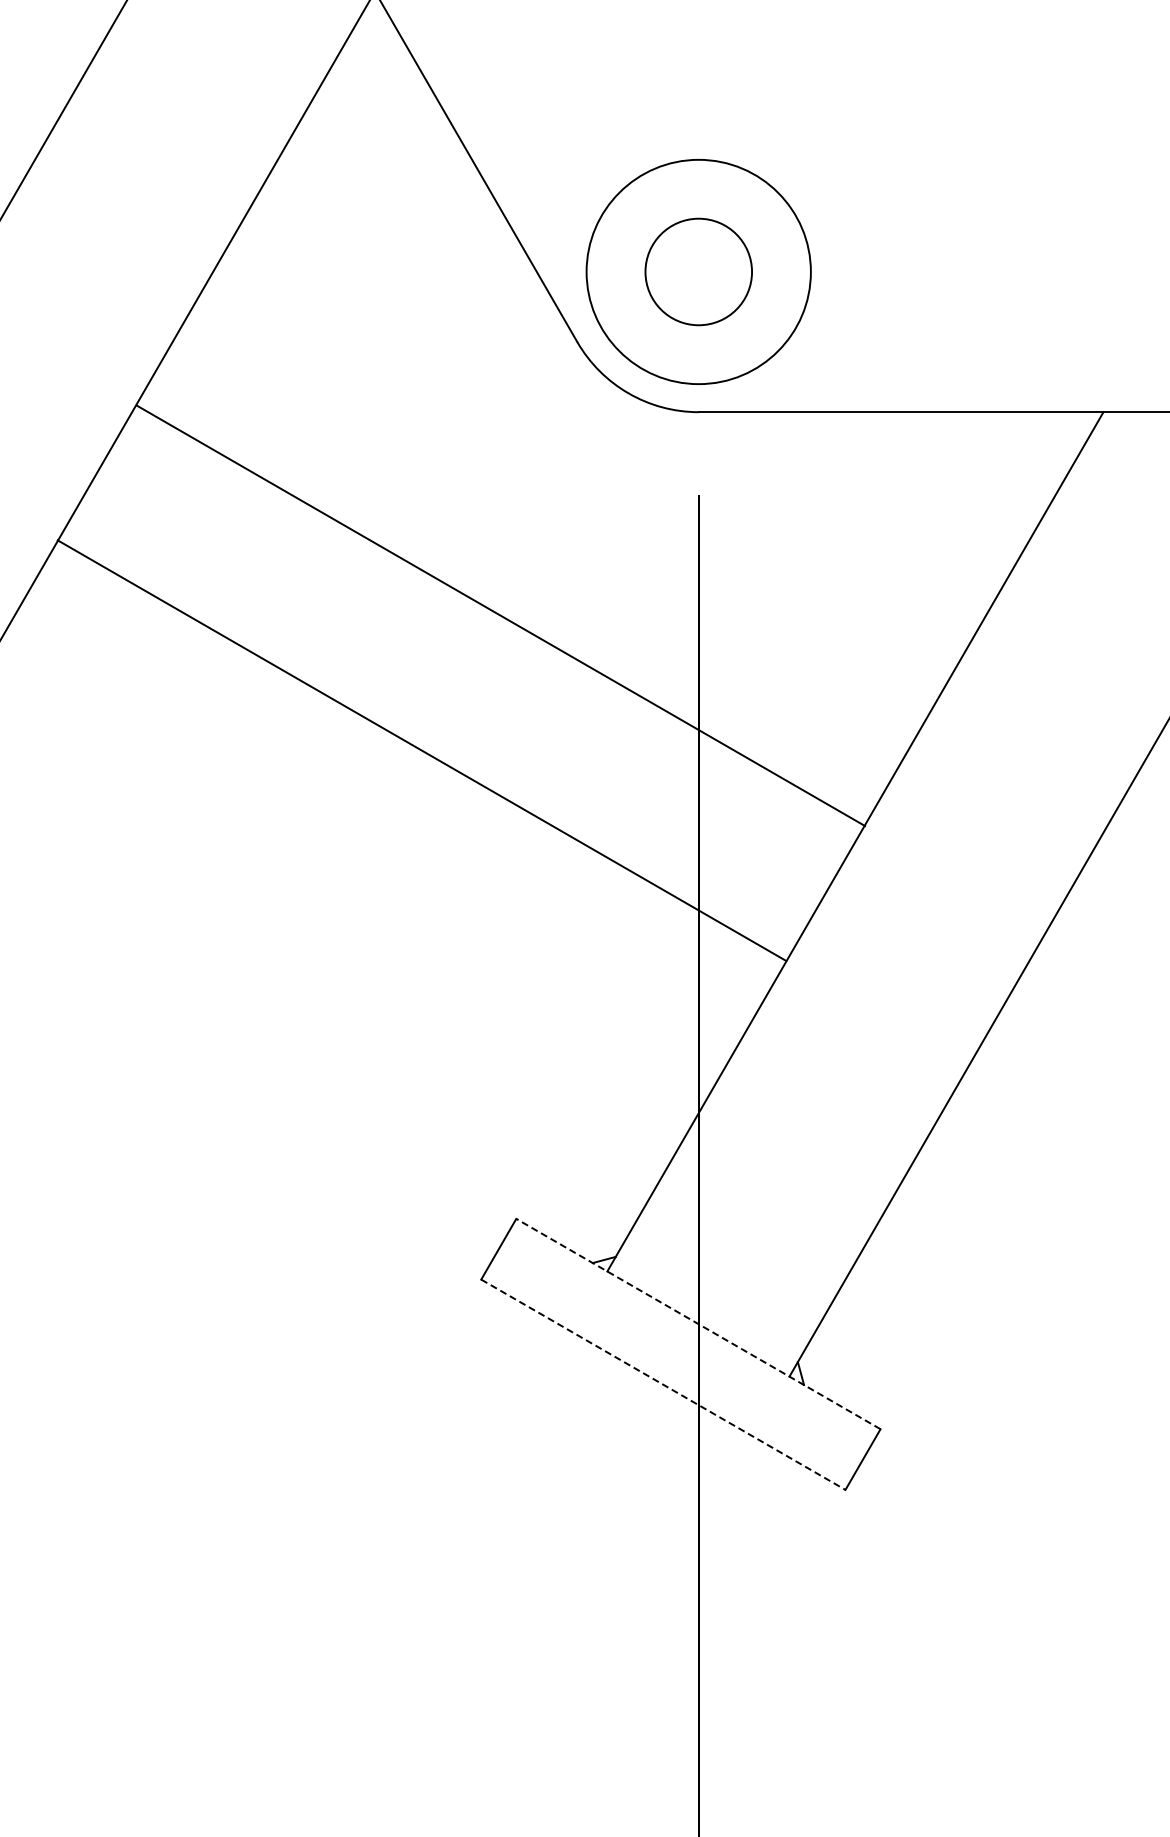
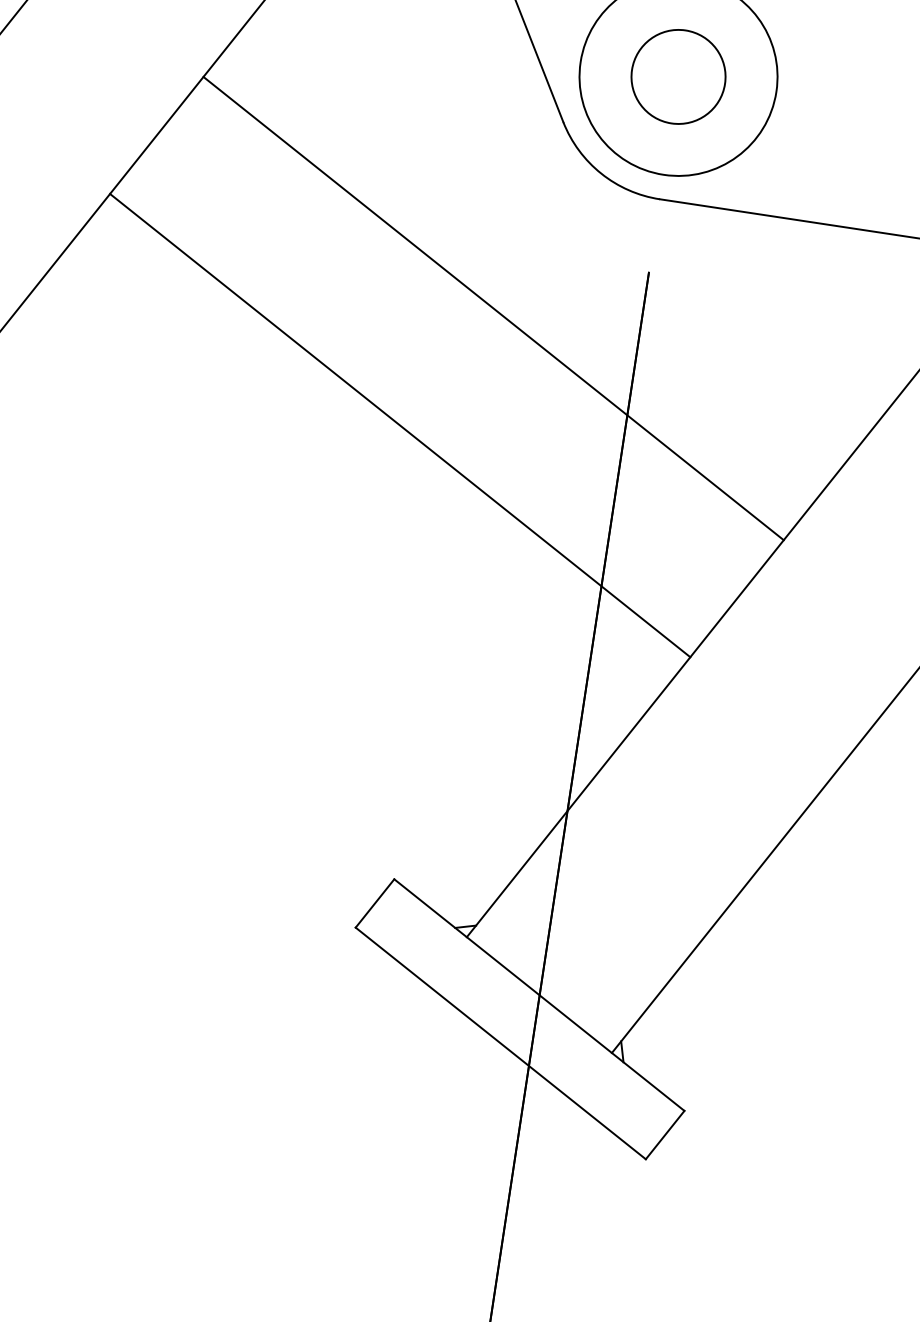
line: (500, 615) -> (493, 308), moved
line: (421, 750) -> (399, 425), moved
line: (697, 1323) -> (538, 994), dashed -> solid
line: (663, 1385) -> (500, 1044), dashed -> solid

